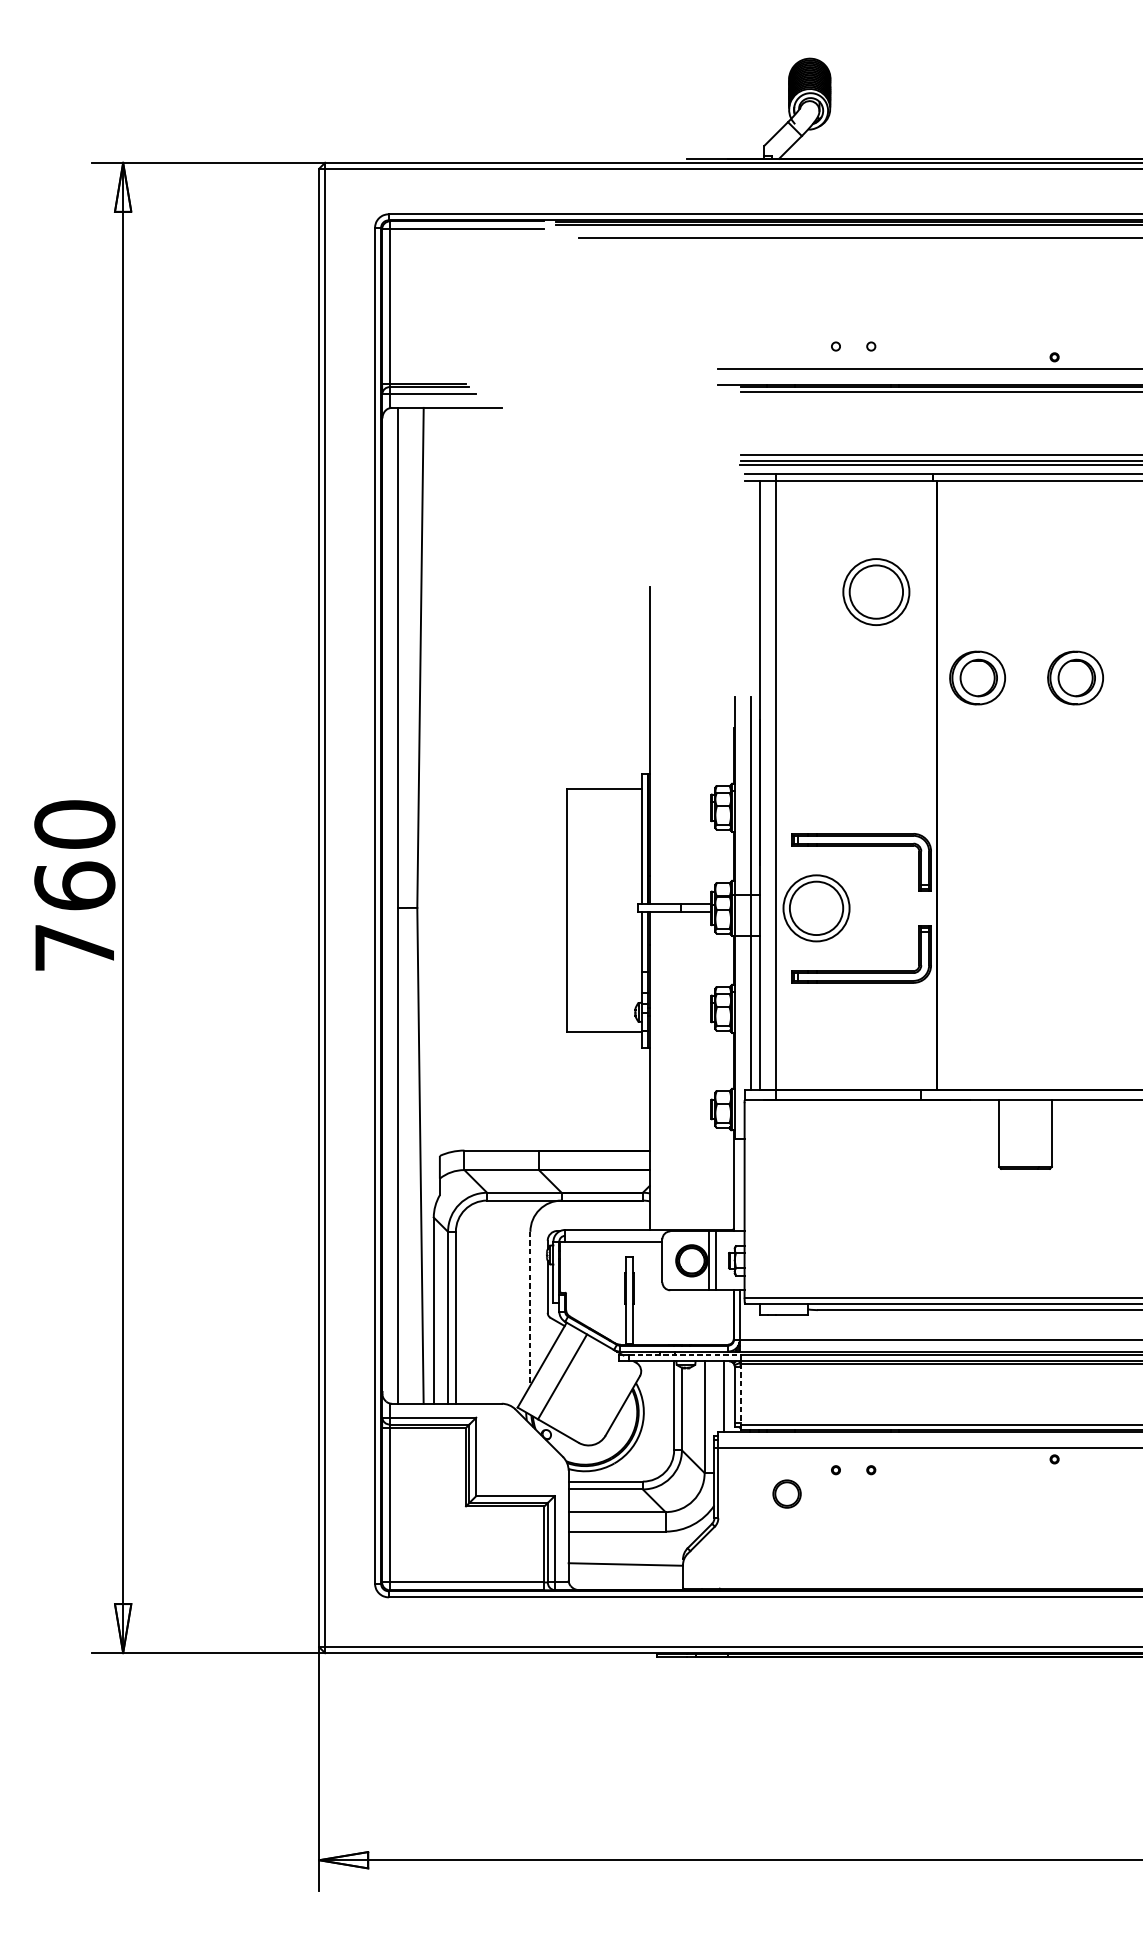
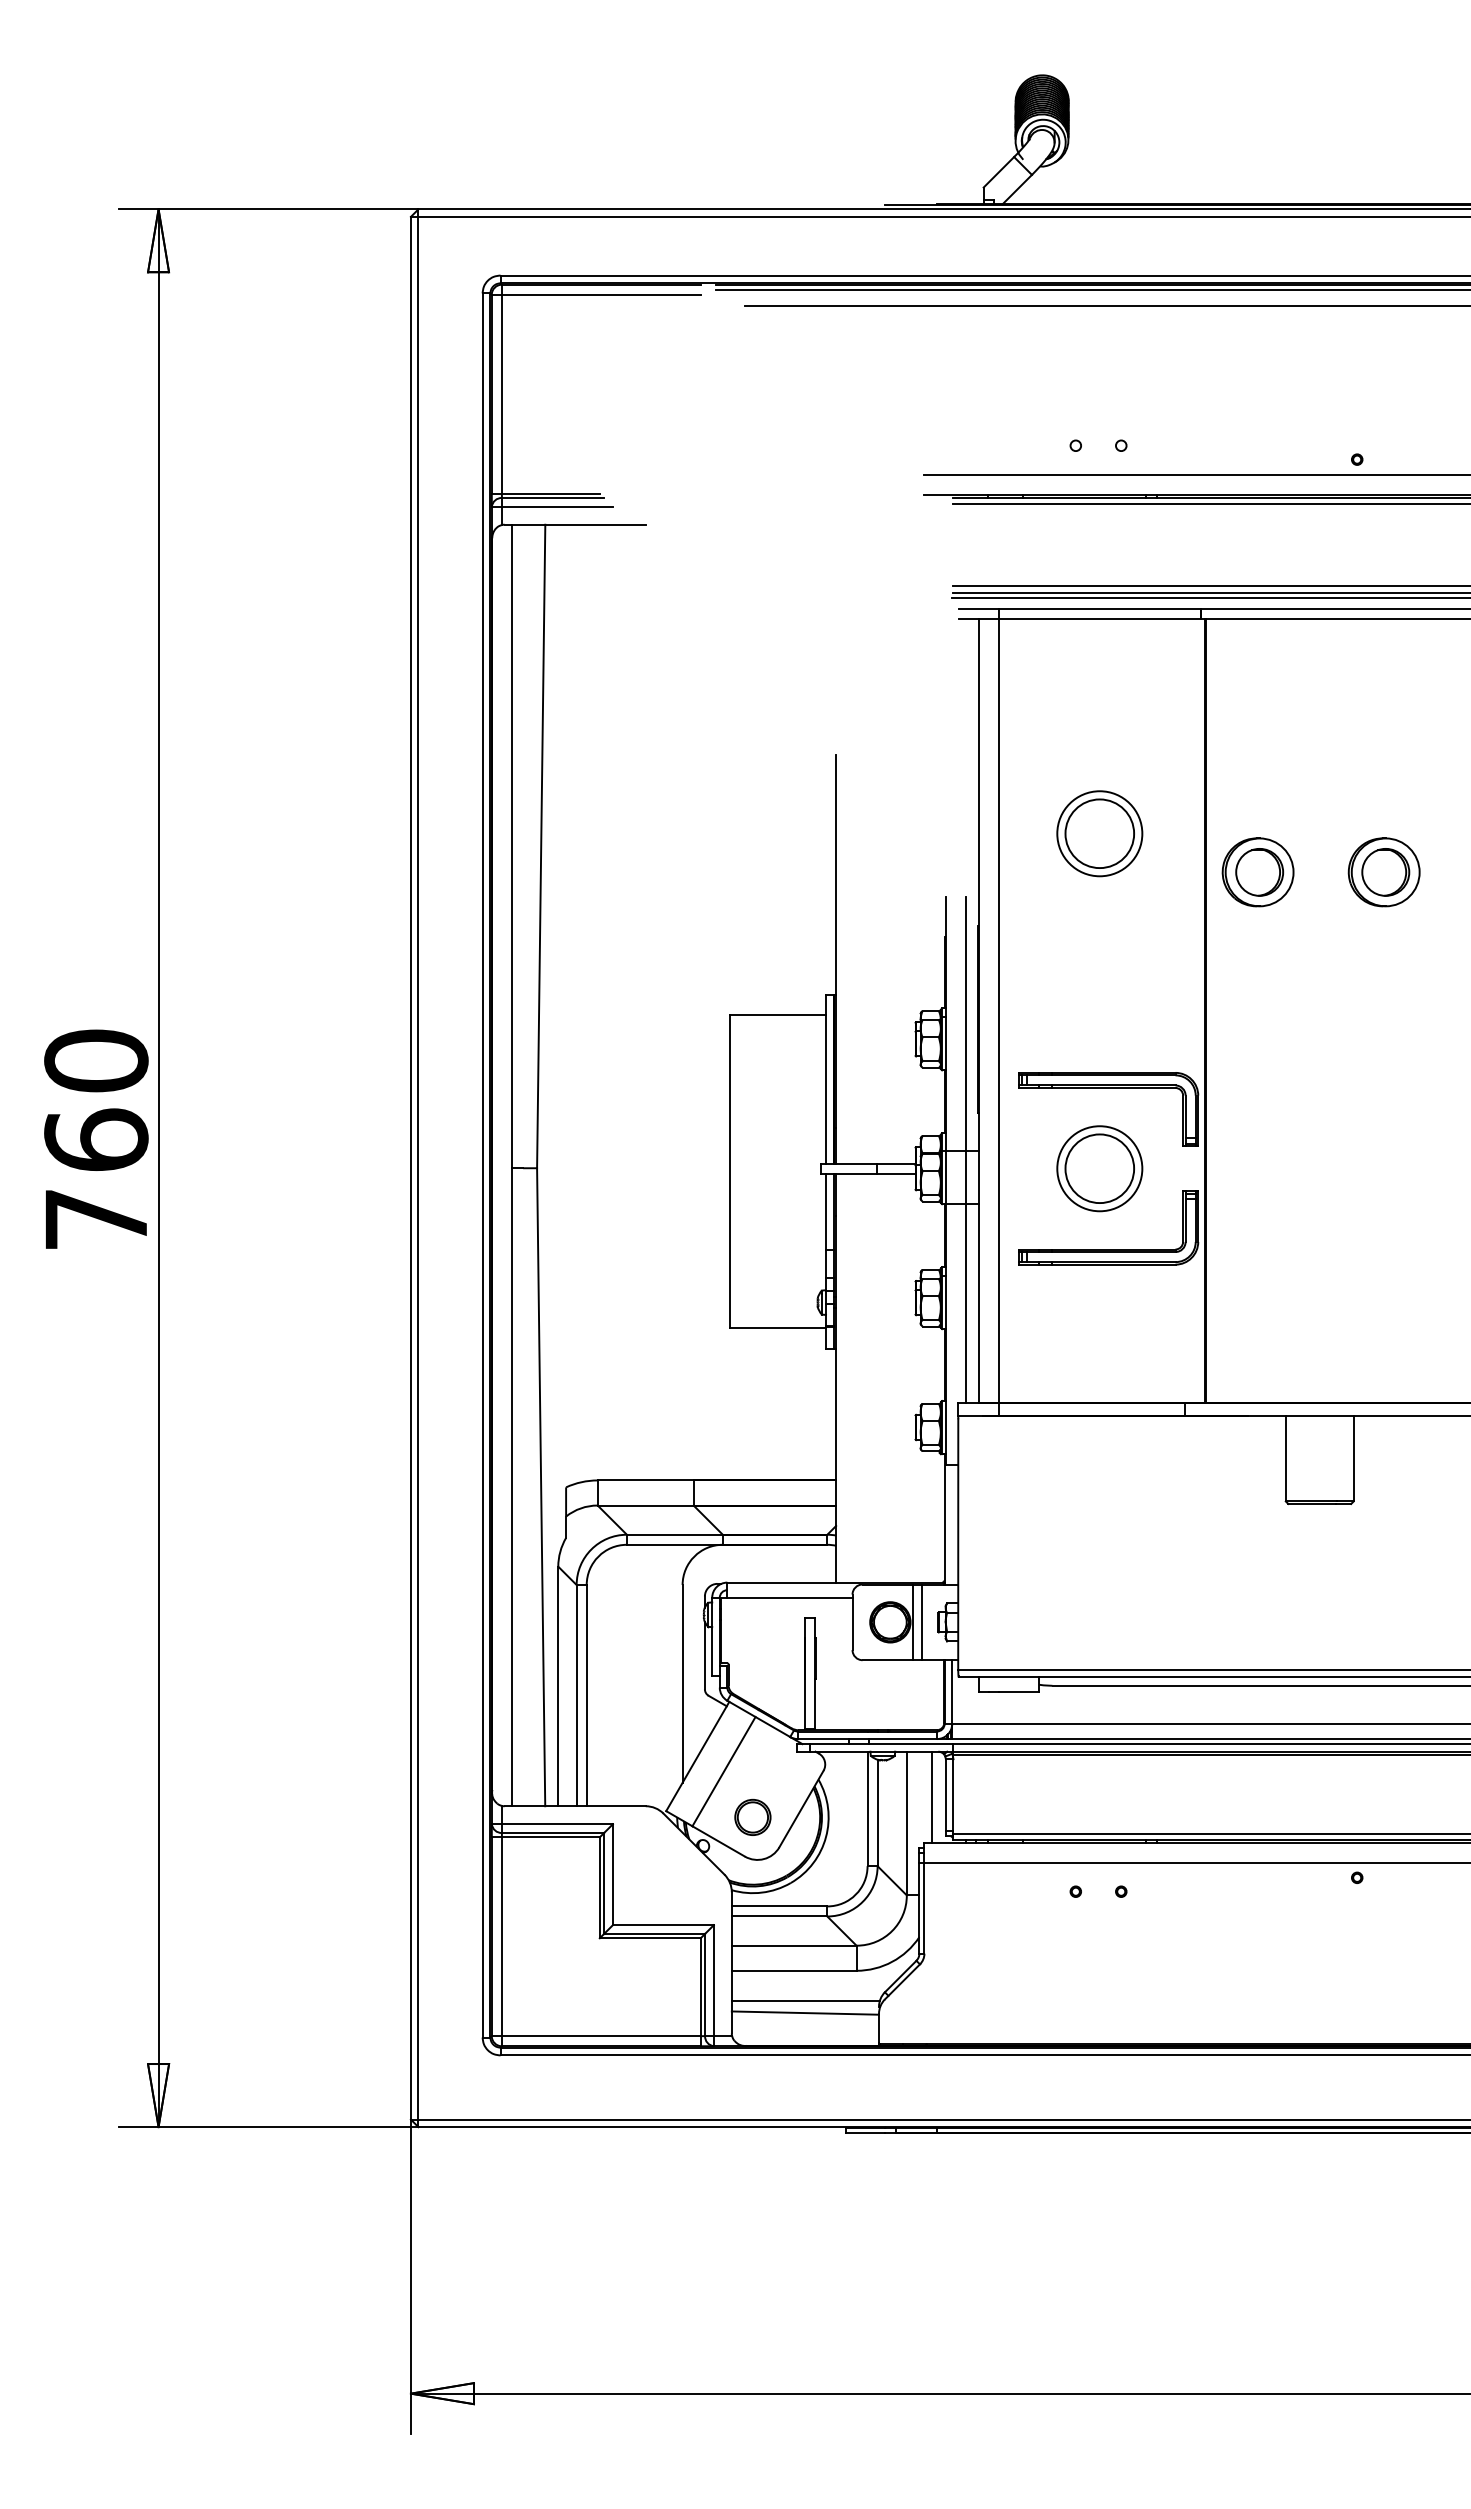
part: (876, 591) -> (1099, 833), moved
part: (816, 908) -> (1099, 1168), moved
line: (530, 1308) -> (682, 1683), dashed -> solid
line: (684, 1355) -> (881, 1744), dashed -> solid
line: (740, 1394) -> (953, 1794), dashed -> solid
part: (786, 1493) -> (752, 1816), moved
line: (625, 1554) -> (805, 2000), added

